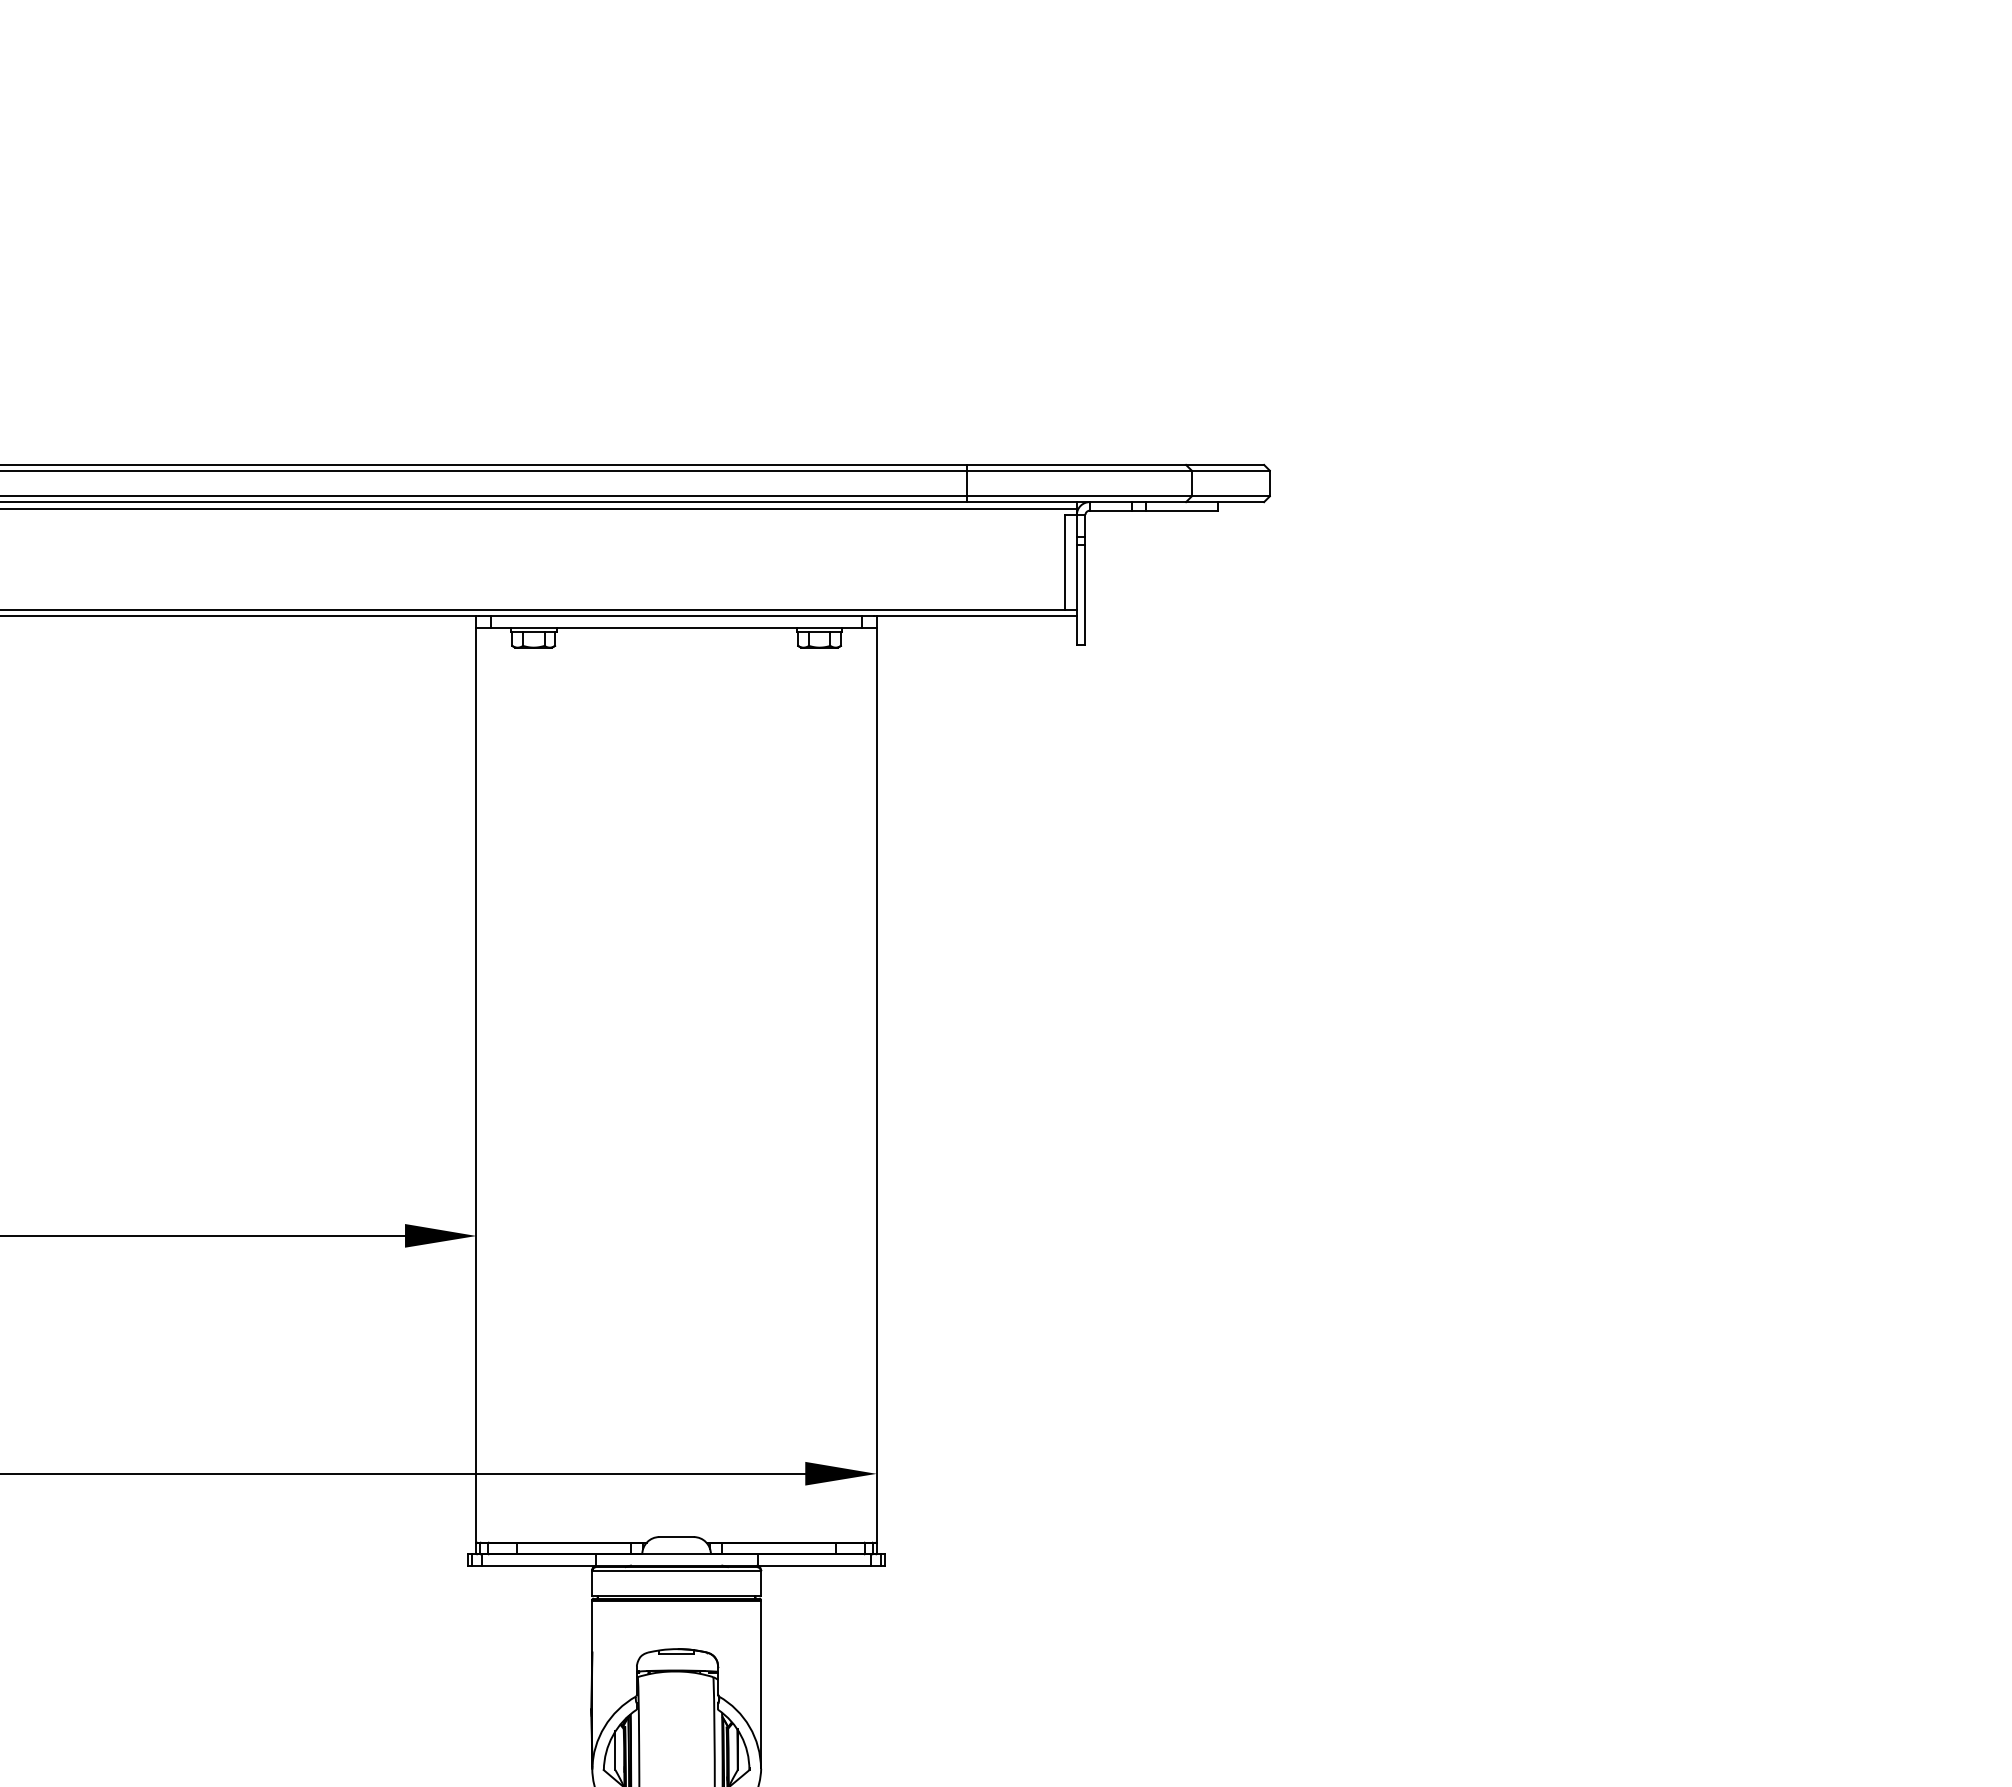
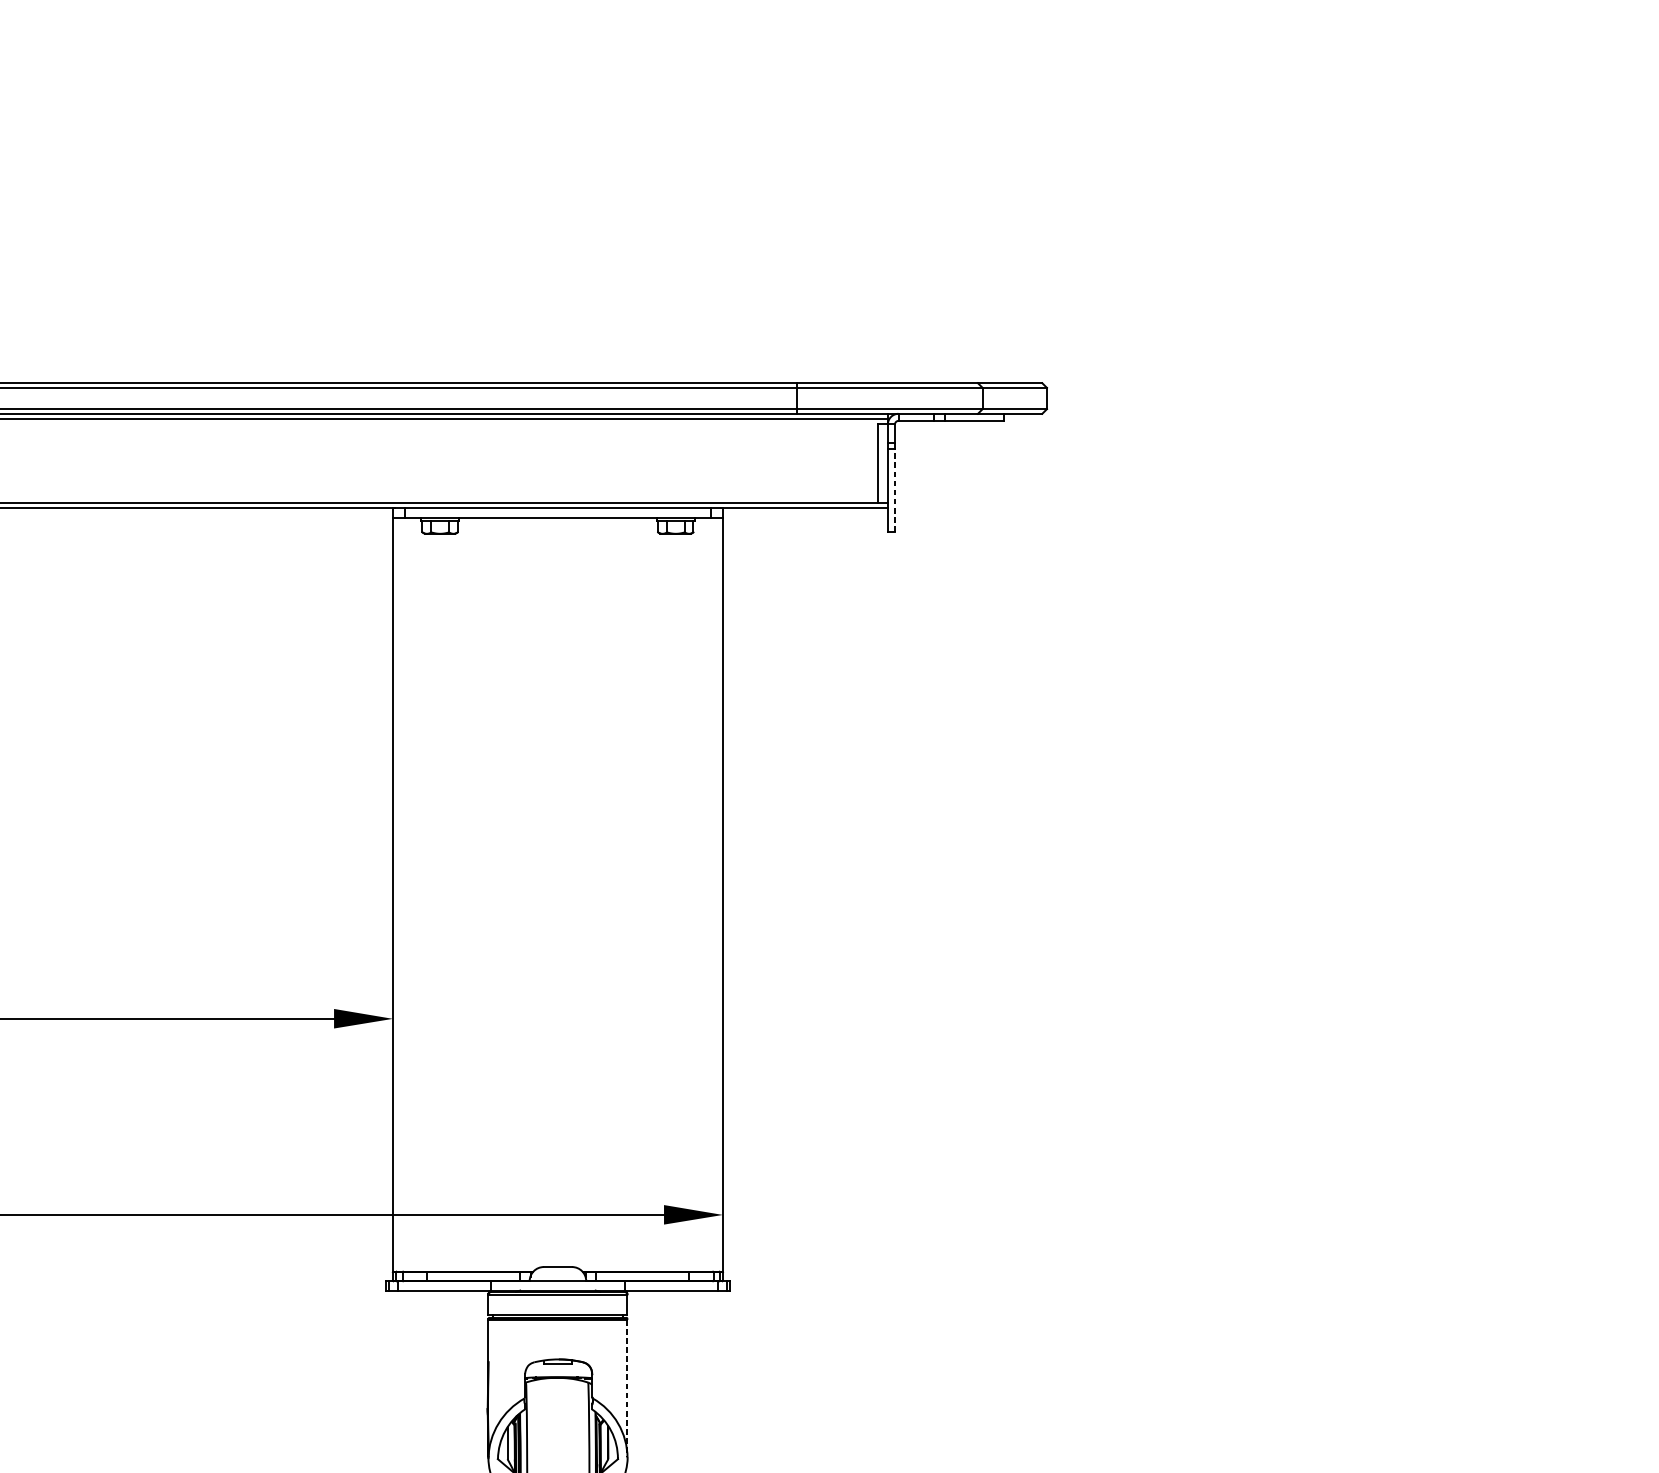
line: (1085, 595) -> (895, 490), solid -> dashed
line: (760, 1685) -> (627, 1389), solid -> dashed

